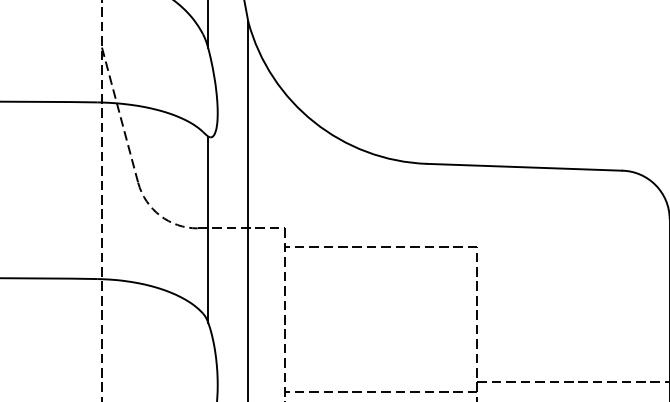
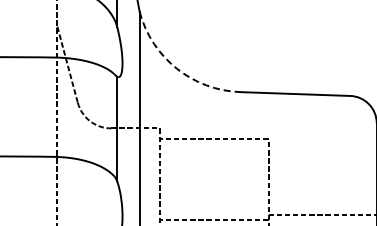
arc: (313, 121) -> (176, 68), solid -> dashed

